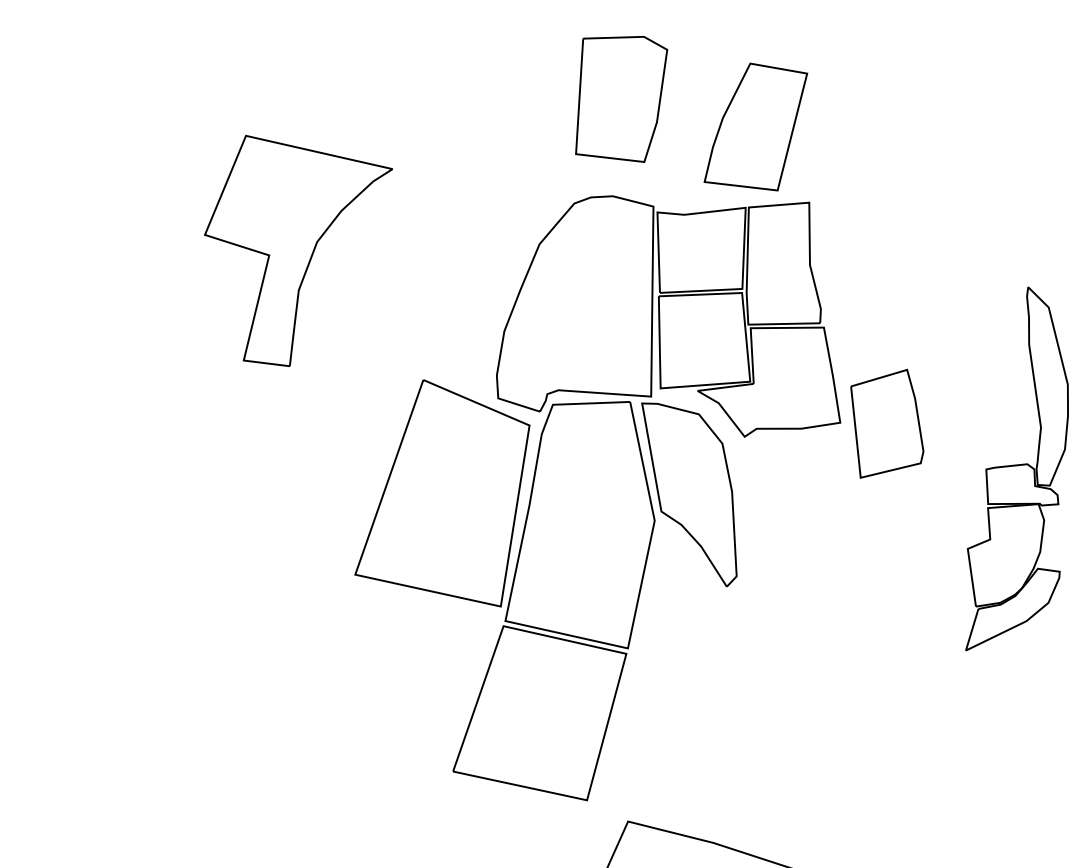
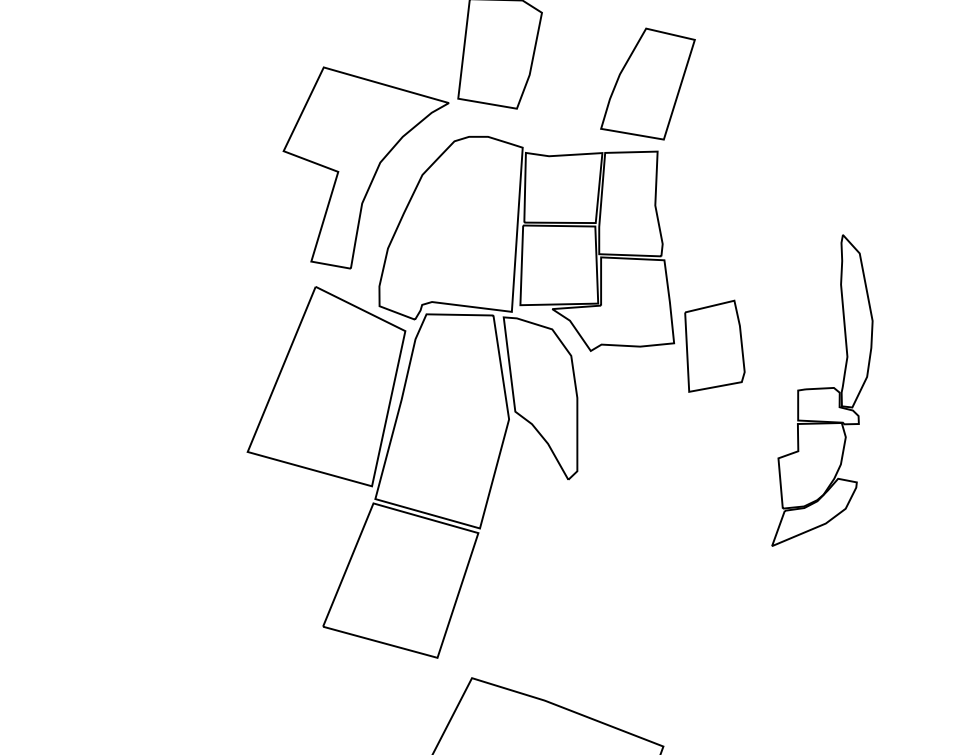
part: (755, 126) -> (647, 83), moved
part: (300, 248) -> (365, 167), moved

